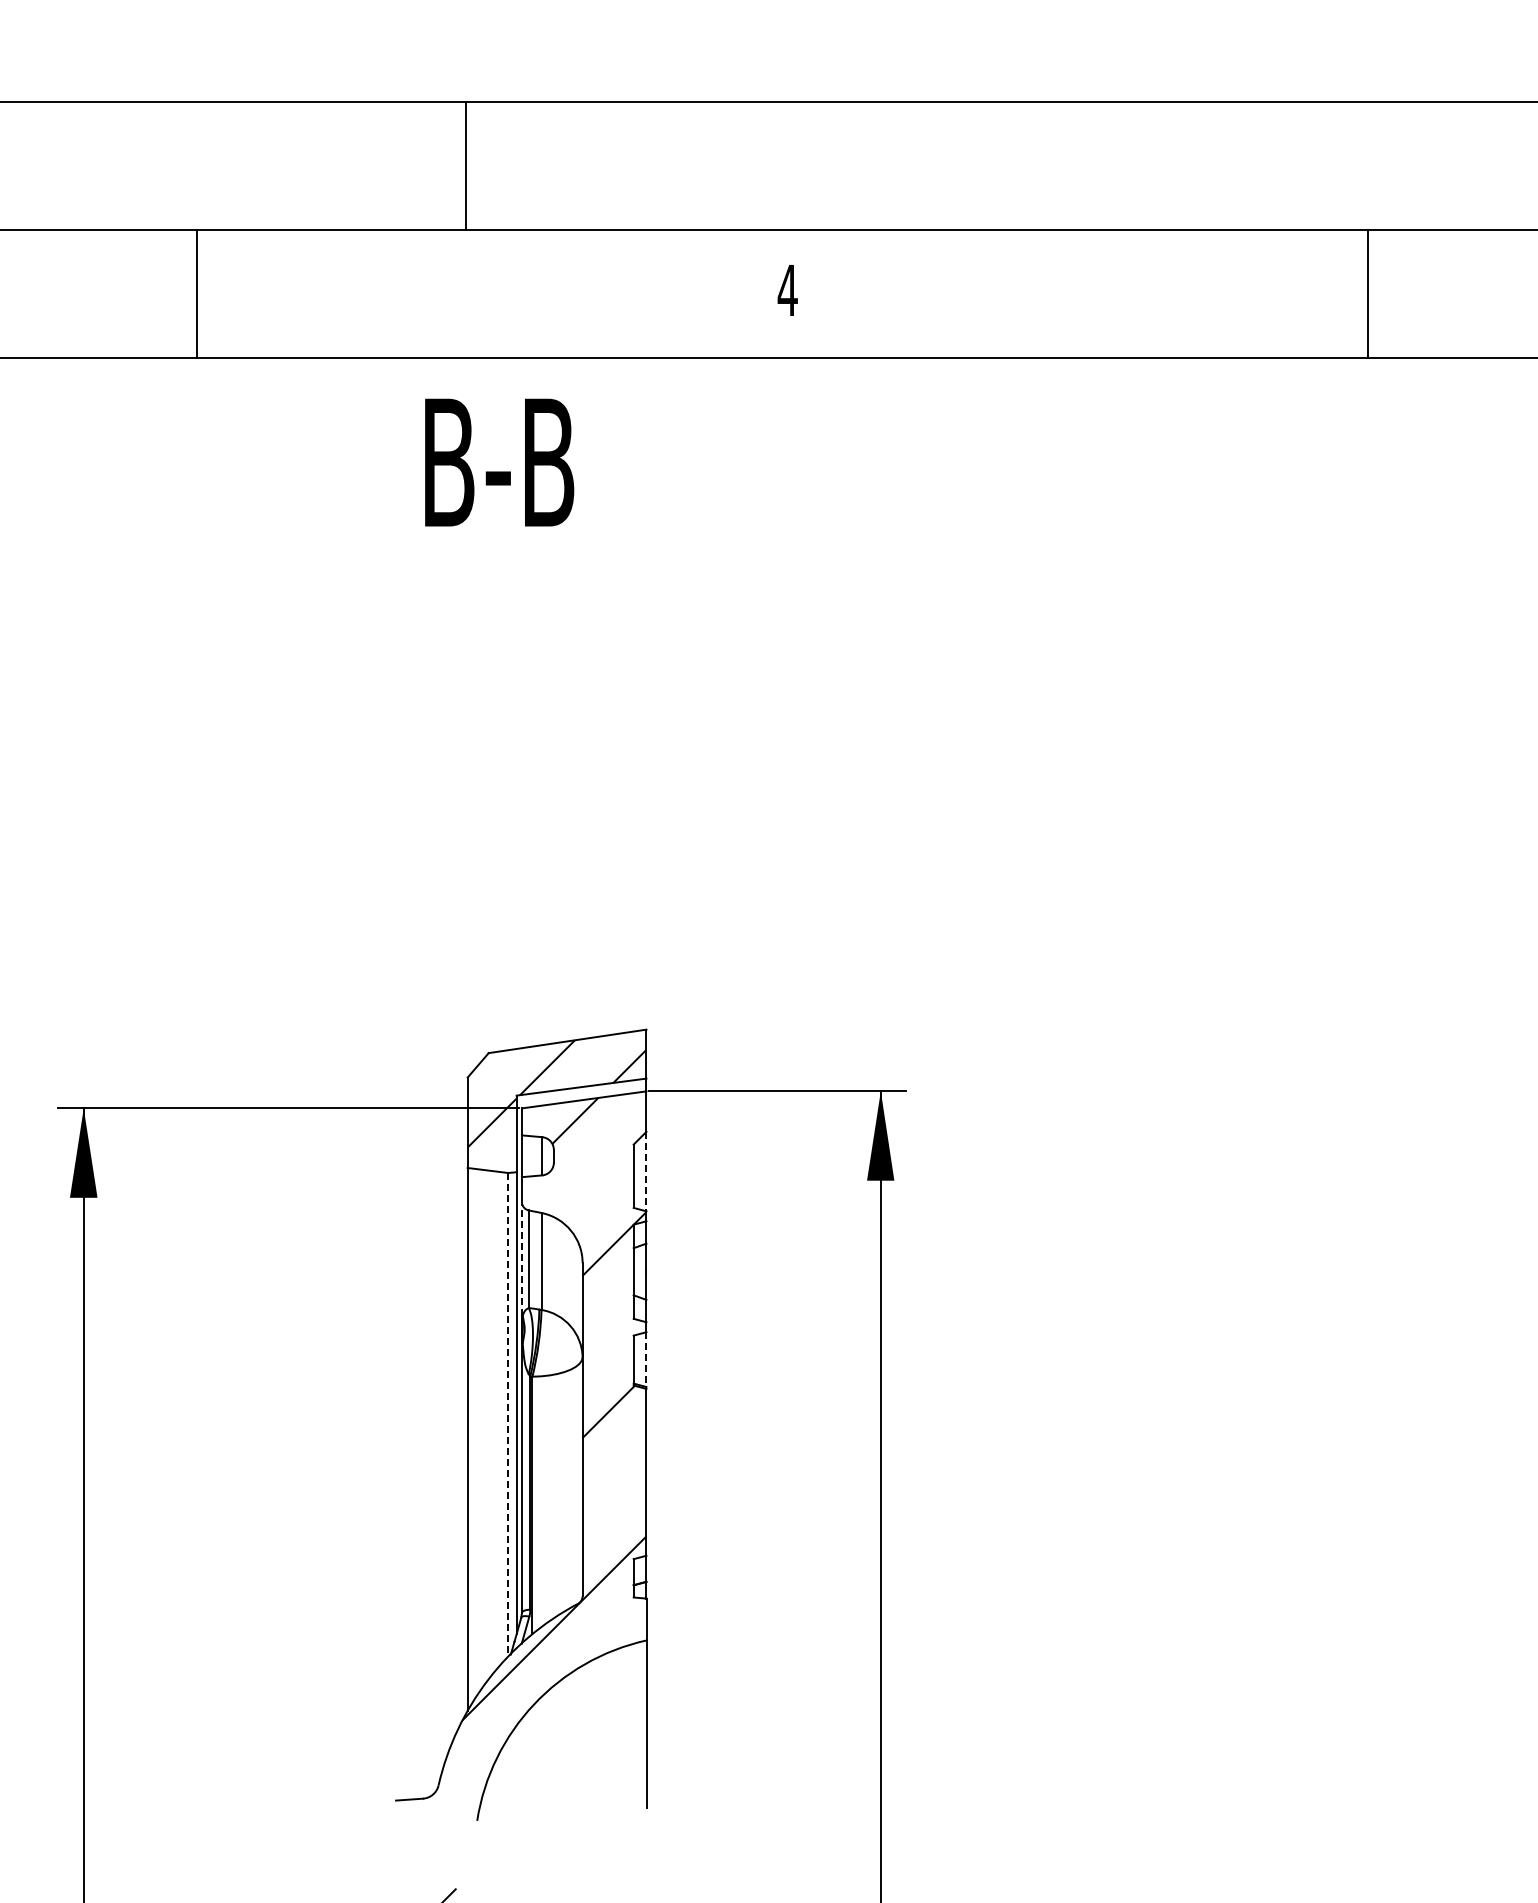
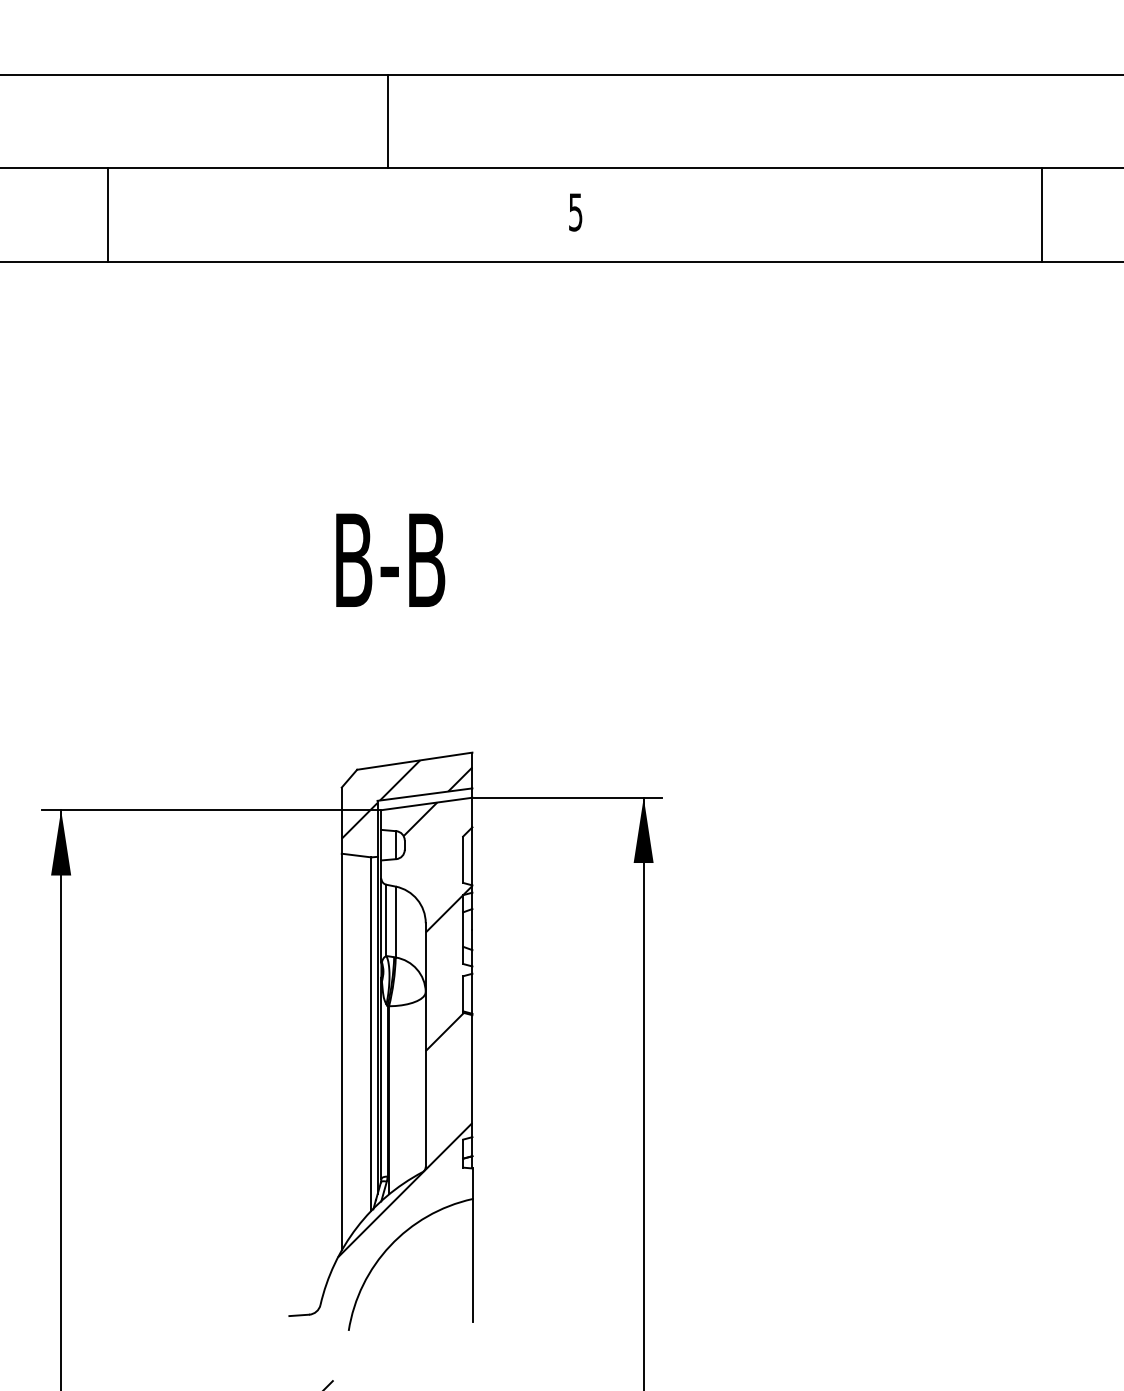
line: (466, 166) -> (388, 121), moved
text: (787, 290) -> (575, 212), 4 -> 5
line: (197, 293) -> (108, 214), moved
line: (1368, 293) -> (1041, 214), moved
text: (499, 462) -> (390, 560), moved
line: (646, 1171) -> (472, 856), dashed -> solid
line: (521, 1258) -> (381, 919), dashed -> solid
line: (646, 1360) -> (472, 994), dashed -> solid
line: (508, 1414) -> (371, 1033), dashed -> solid

